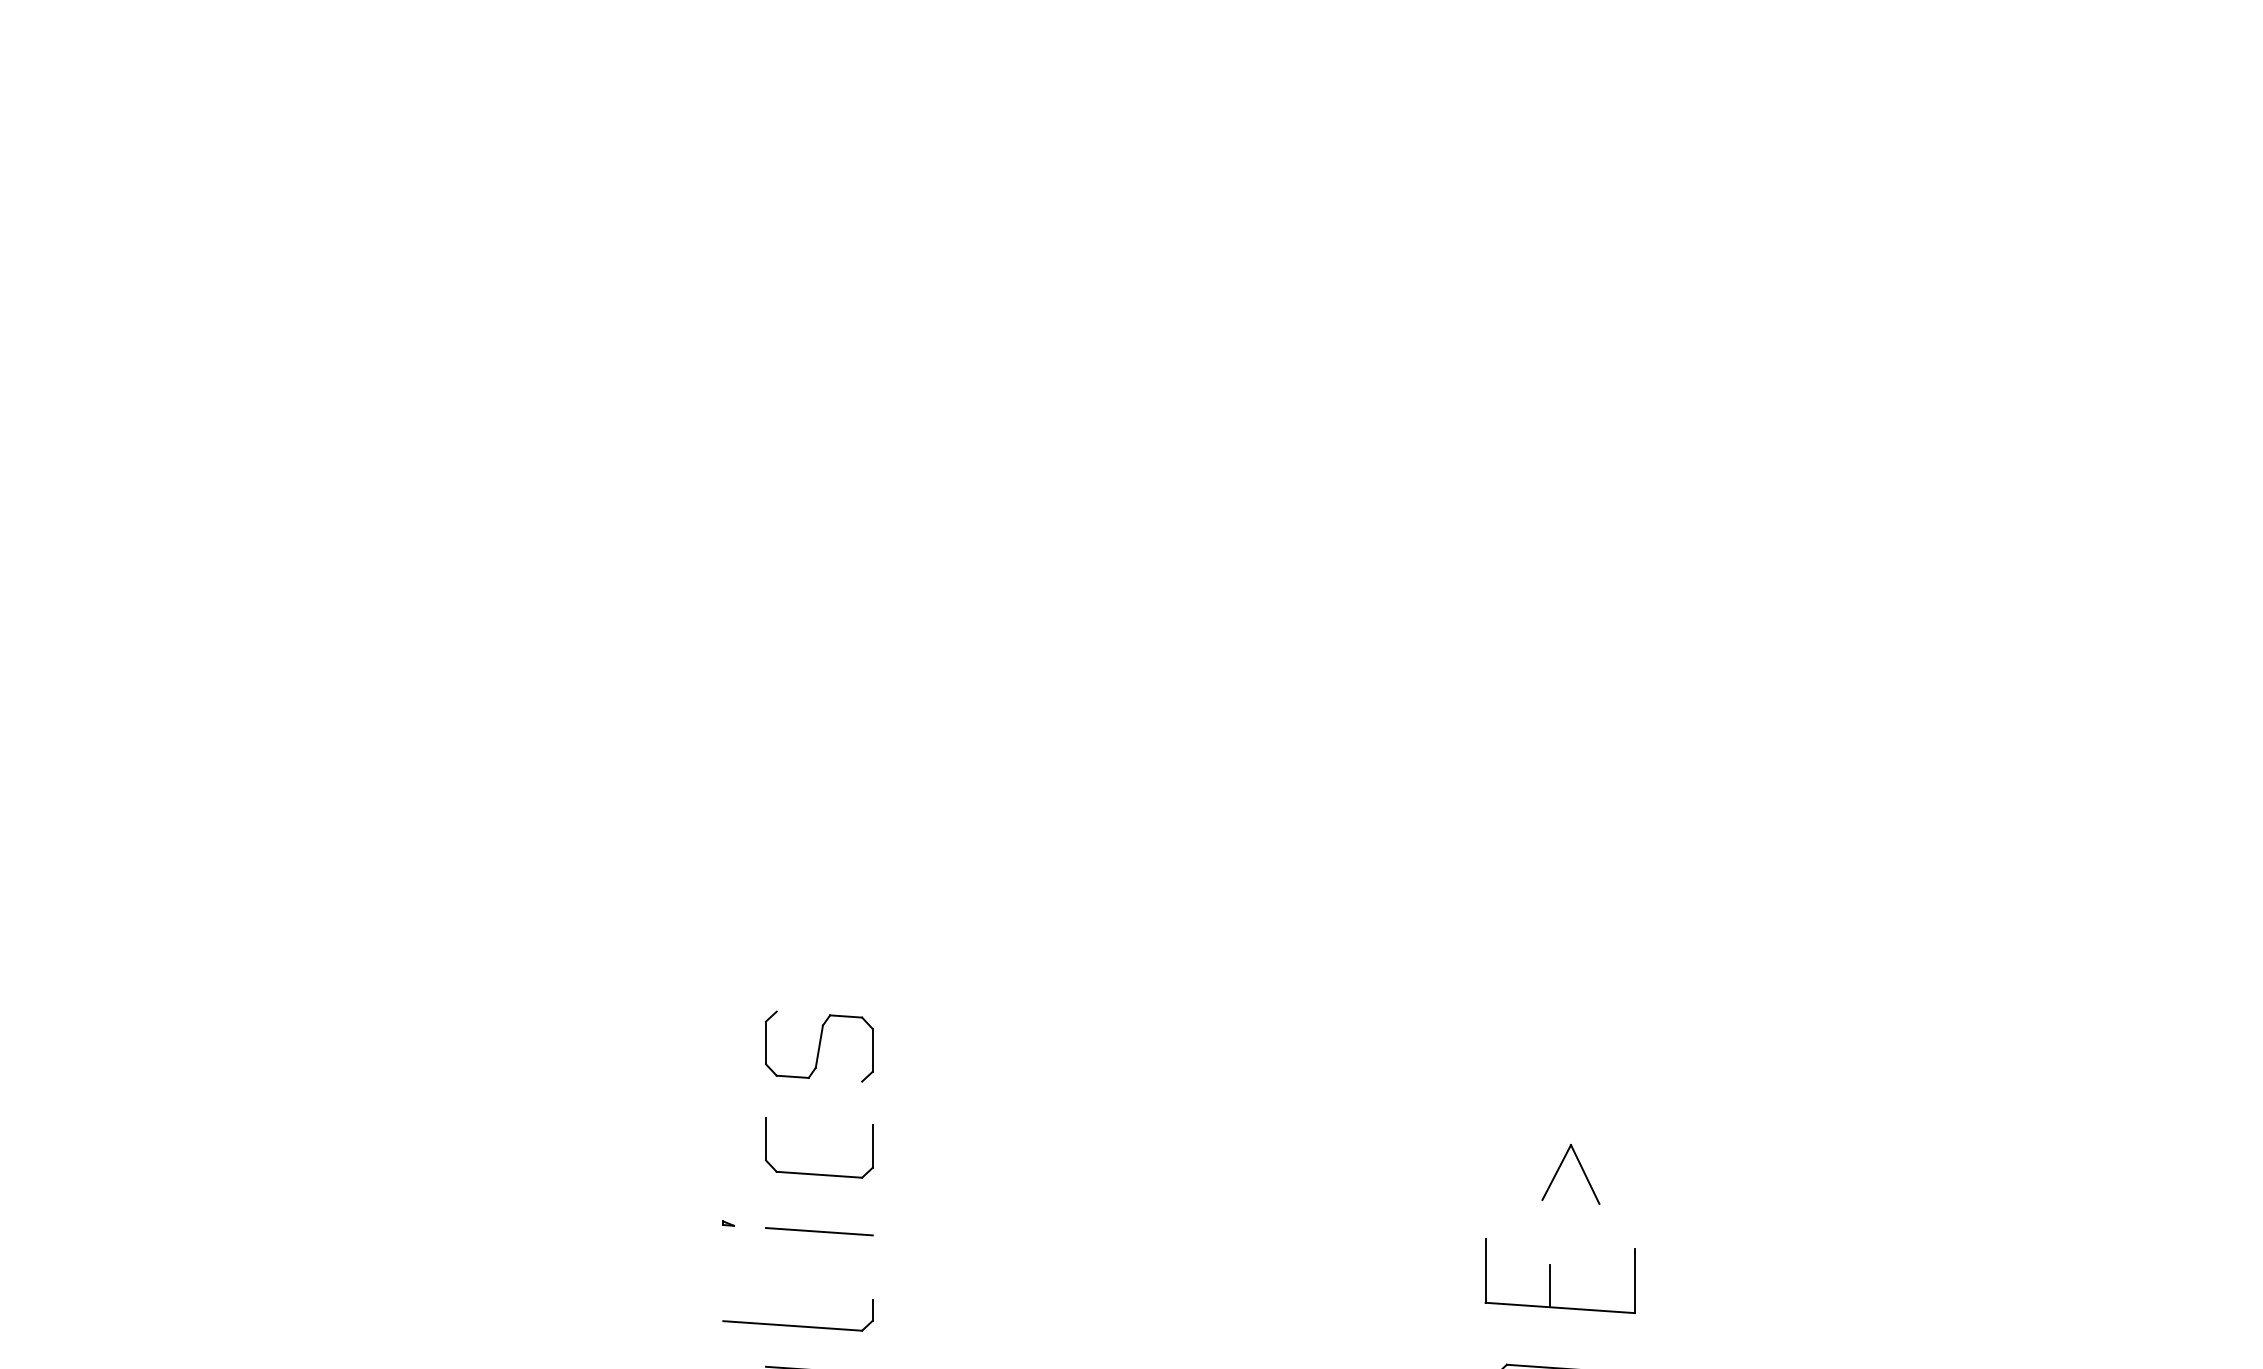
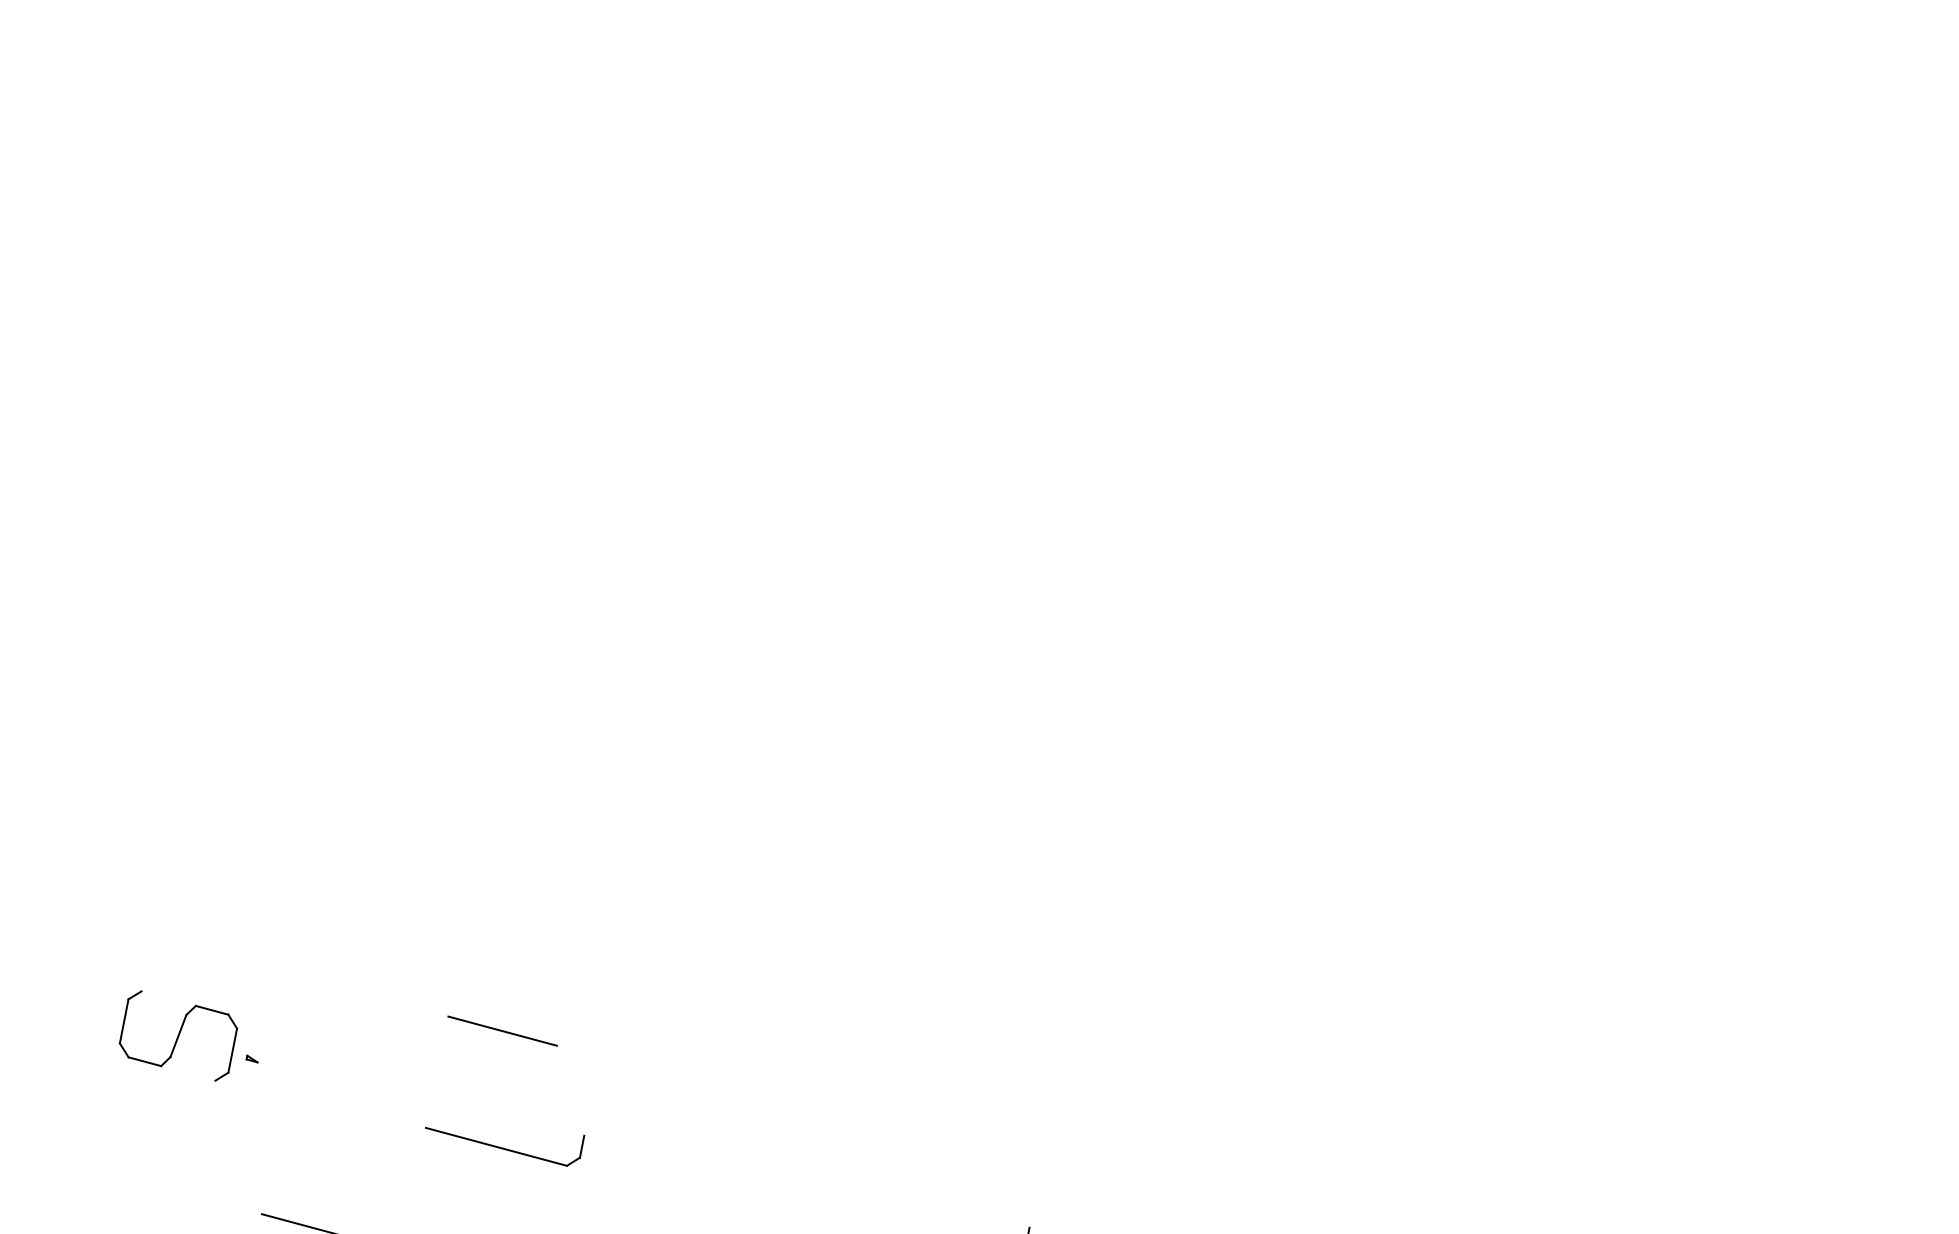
part: (818, 1046) -> (177, 1035), moved
part: (1559, 1169) -> (1119, 1171), removed
part: (818, 1173) -> (355, 1025), removed
line: (819, 1231) -> (502, 1030), moved
part: (797, 1325) -> (501, 1147), moved

